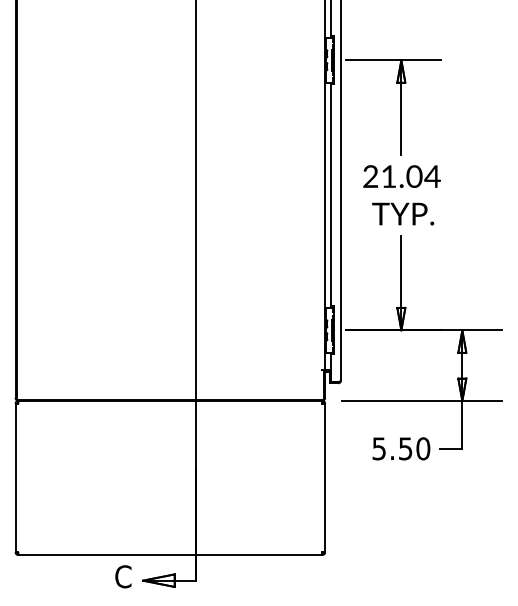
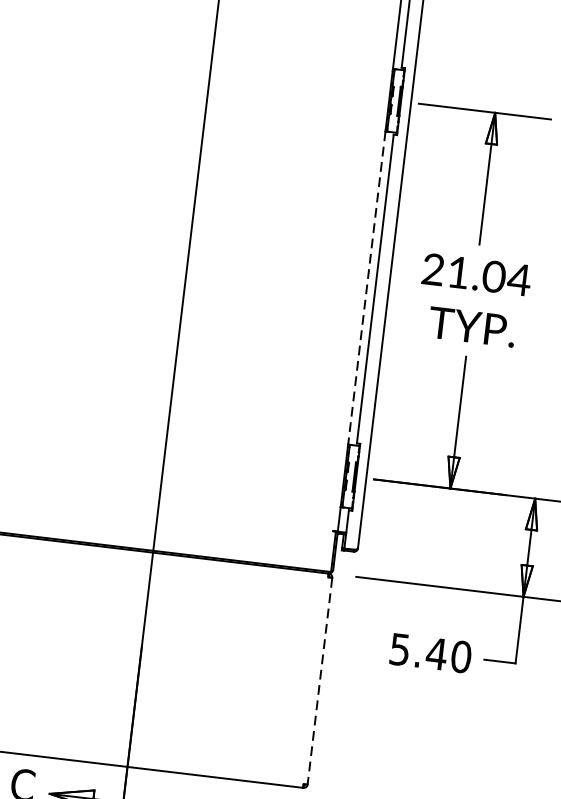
line: (325, 195) -> (367, 288), solid -> dashed
text: (405, 448) -> (436, 653), 5.50 -> 5.40
line: (325, 478) -> (320, 681), solid -> dashed

